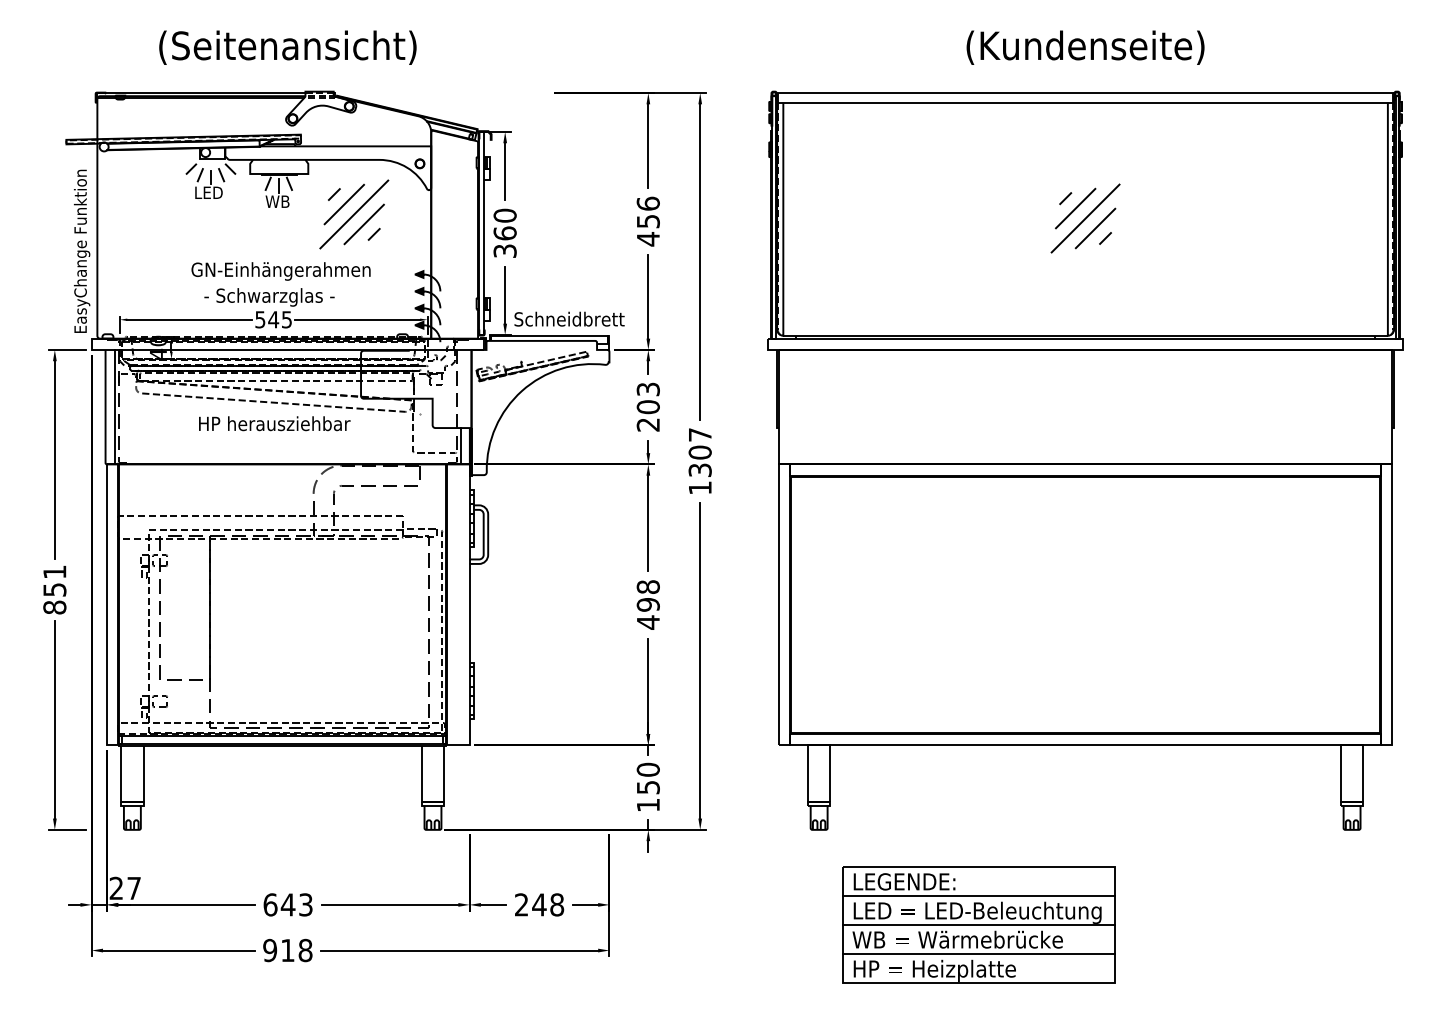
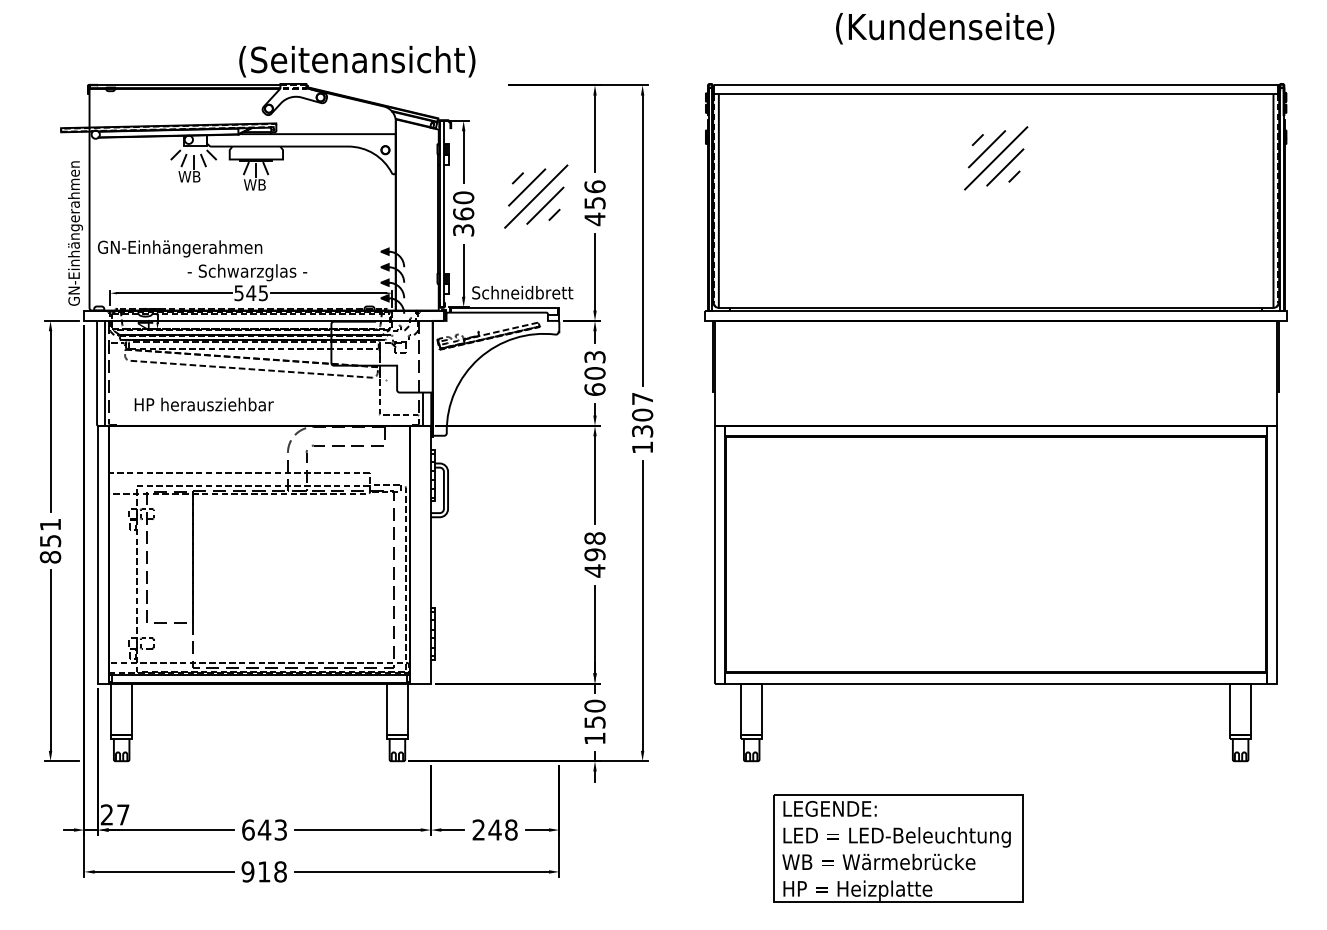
text: (288, 47) -> (357, 61), moved
text: (1085, 47) -> (945, 28), moved
text: (208, 192) -> (191, 176), LED -> WB
part: (354, 214) -> (536, 196), moved
part: (1085, 218) -> (996, 158), moved
text: (82, 251) -> (75, 230), EasyChange Funktion -> GN-Einhängerahmen
text: (281, 271) -> (180, 248), moved
text: (273, 423) -> (203, 404), moved
text: (647, 424) -> (594, 389), 203 -> 603
line: (978, 895) -> (897, 821), removed
line: (978, 925) -> (897, 848), removed
line: (978, 954) -> (897, 875), removed

